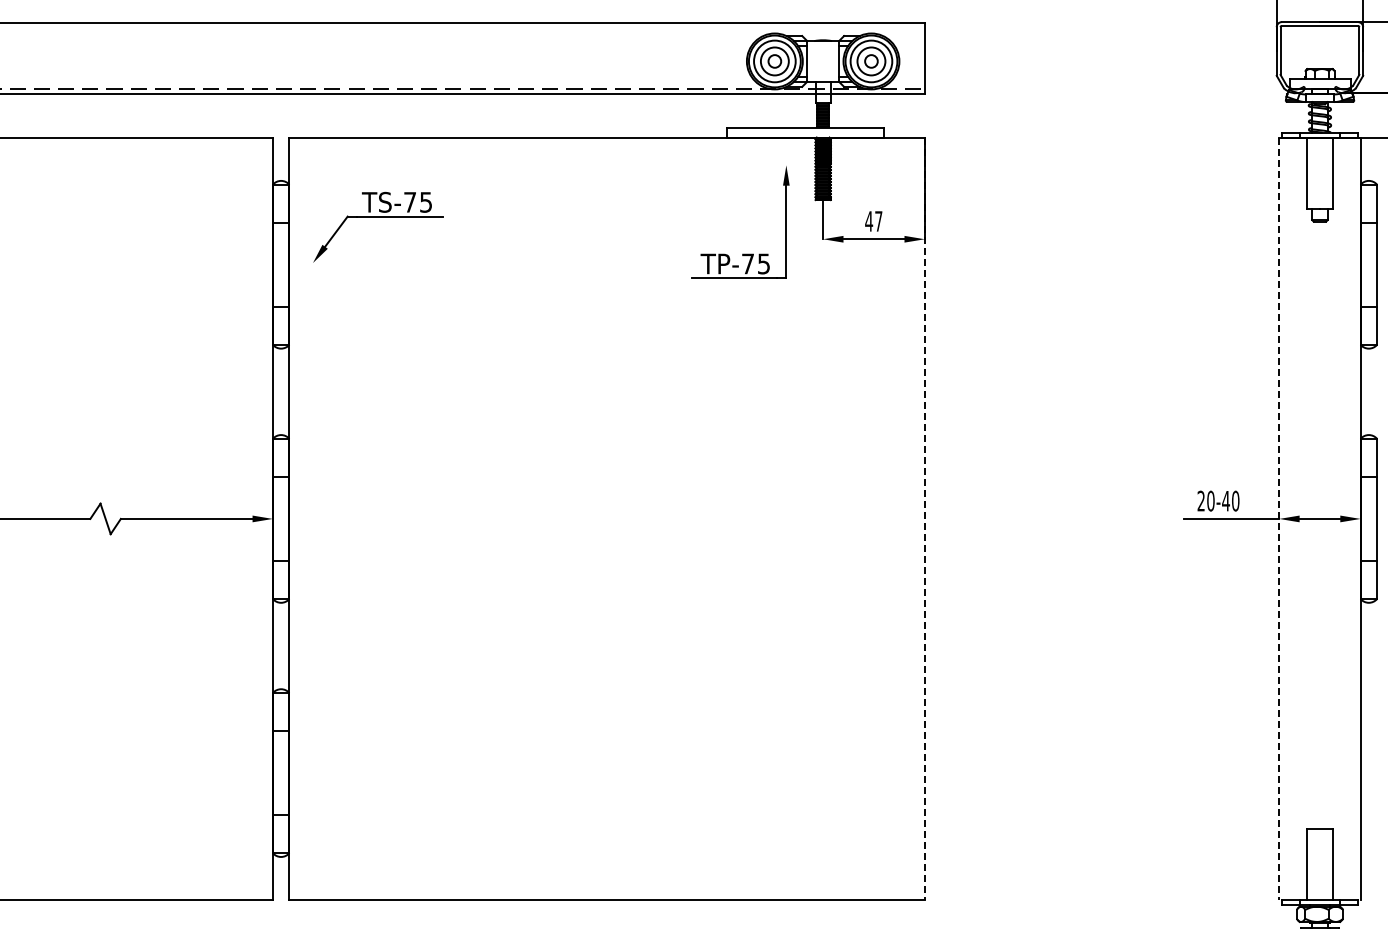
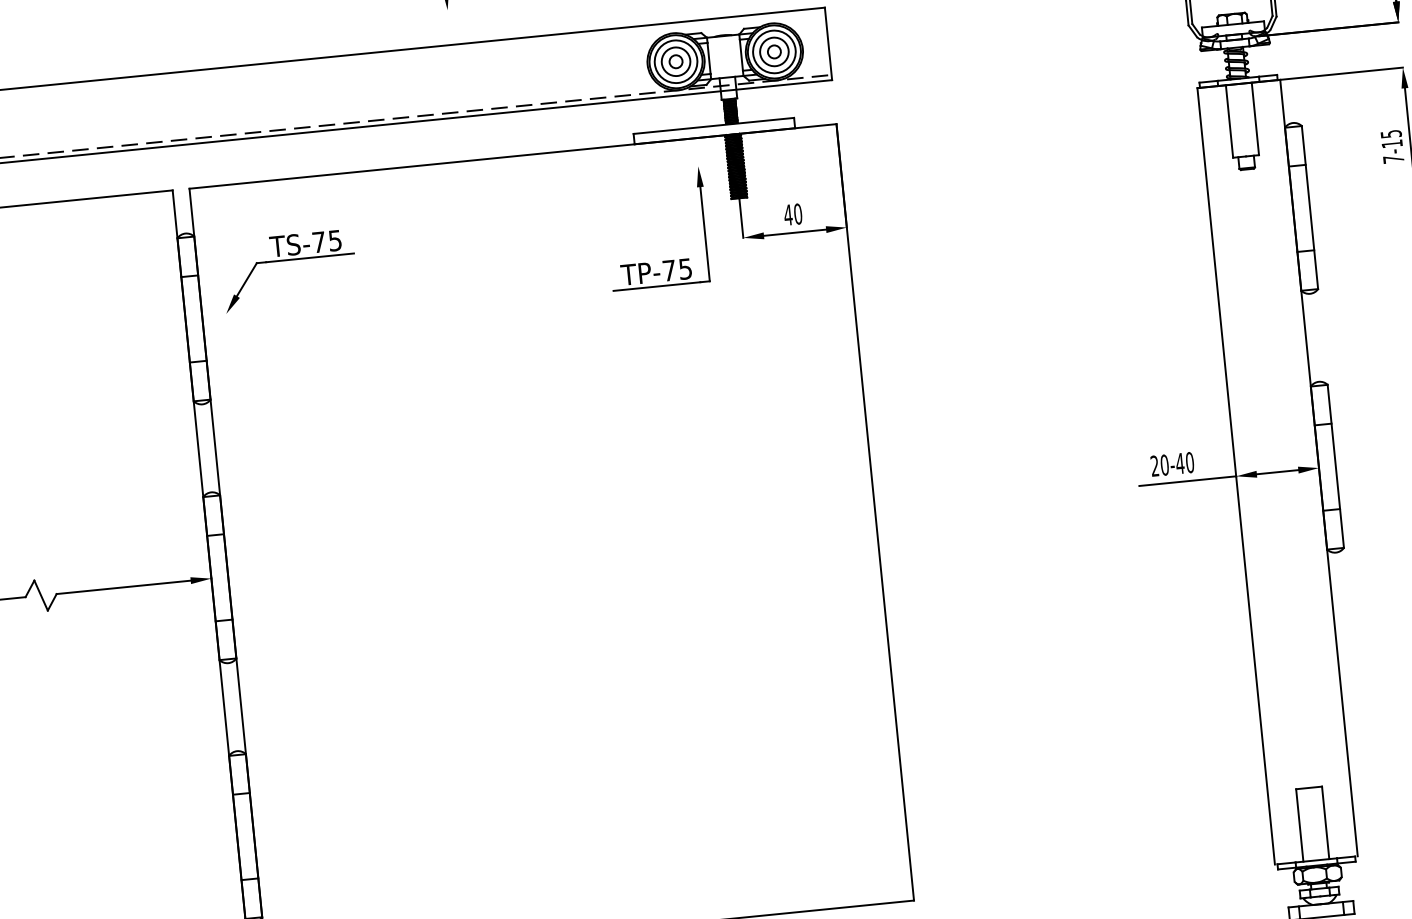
text: (878, 221) -> (797, 214), 47 -> 40
line: (924, 519) -> (874, 512), dashed -> solid
line: (1279, 519) -> (1236, 476), dashed -> solid

